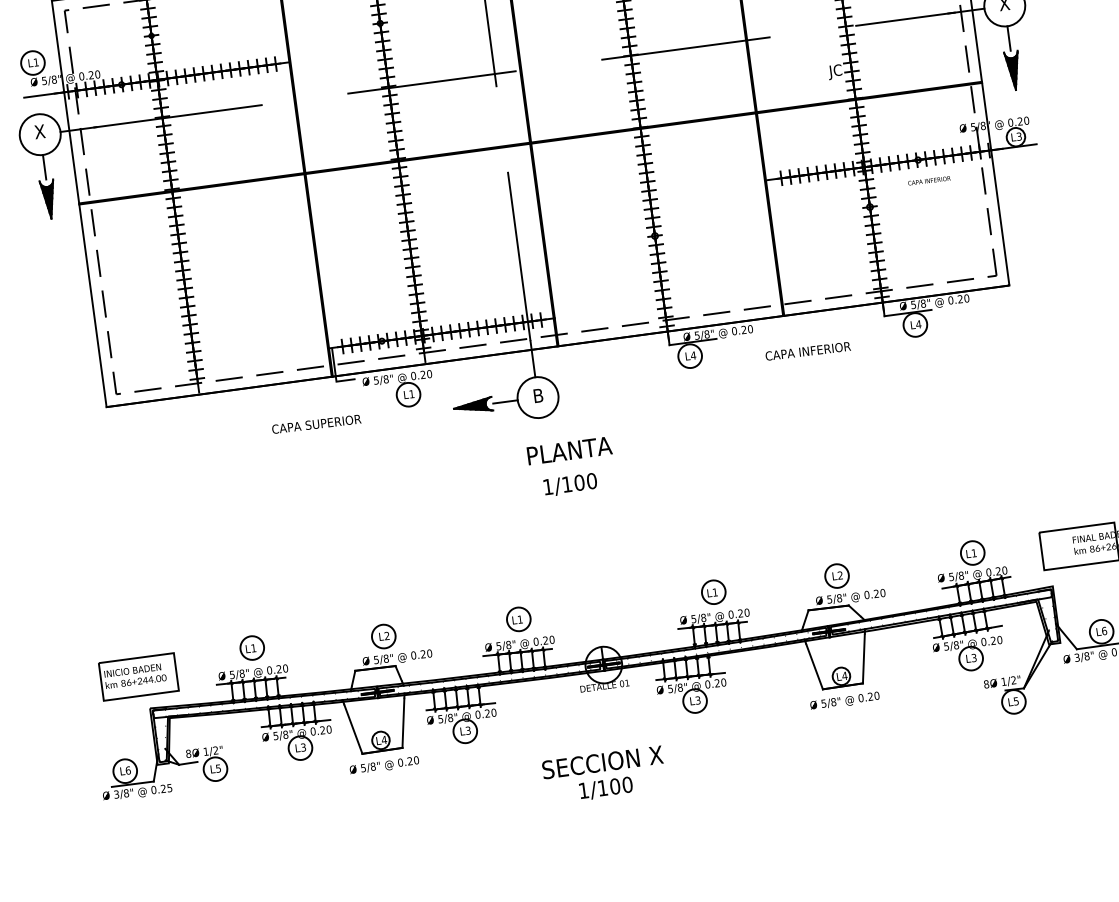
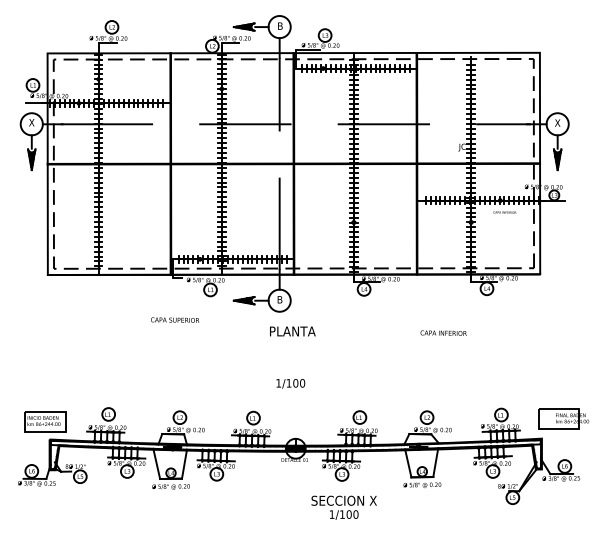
text: (807, 350) -> (443, 332), moved
text: (317, 422) -> (175, 319), moved
text: (569, 484) -> (290, 383), moved
text: (603, 774) -> (343, 507), moved

